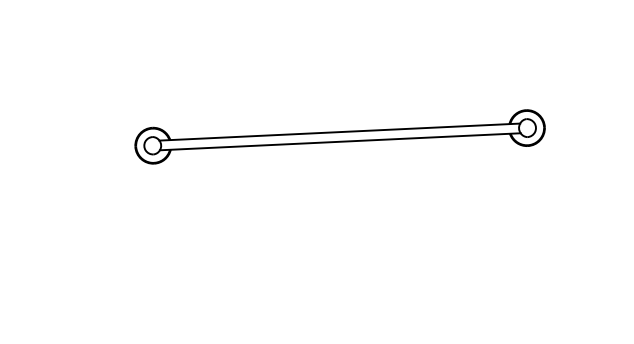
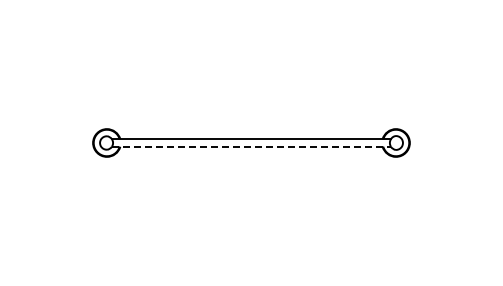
line: (340, 141) -> (251, 146), solid -> dashed

